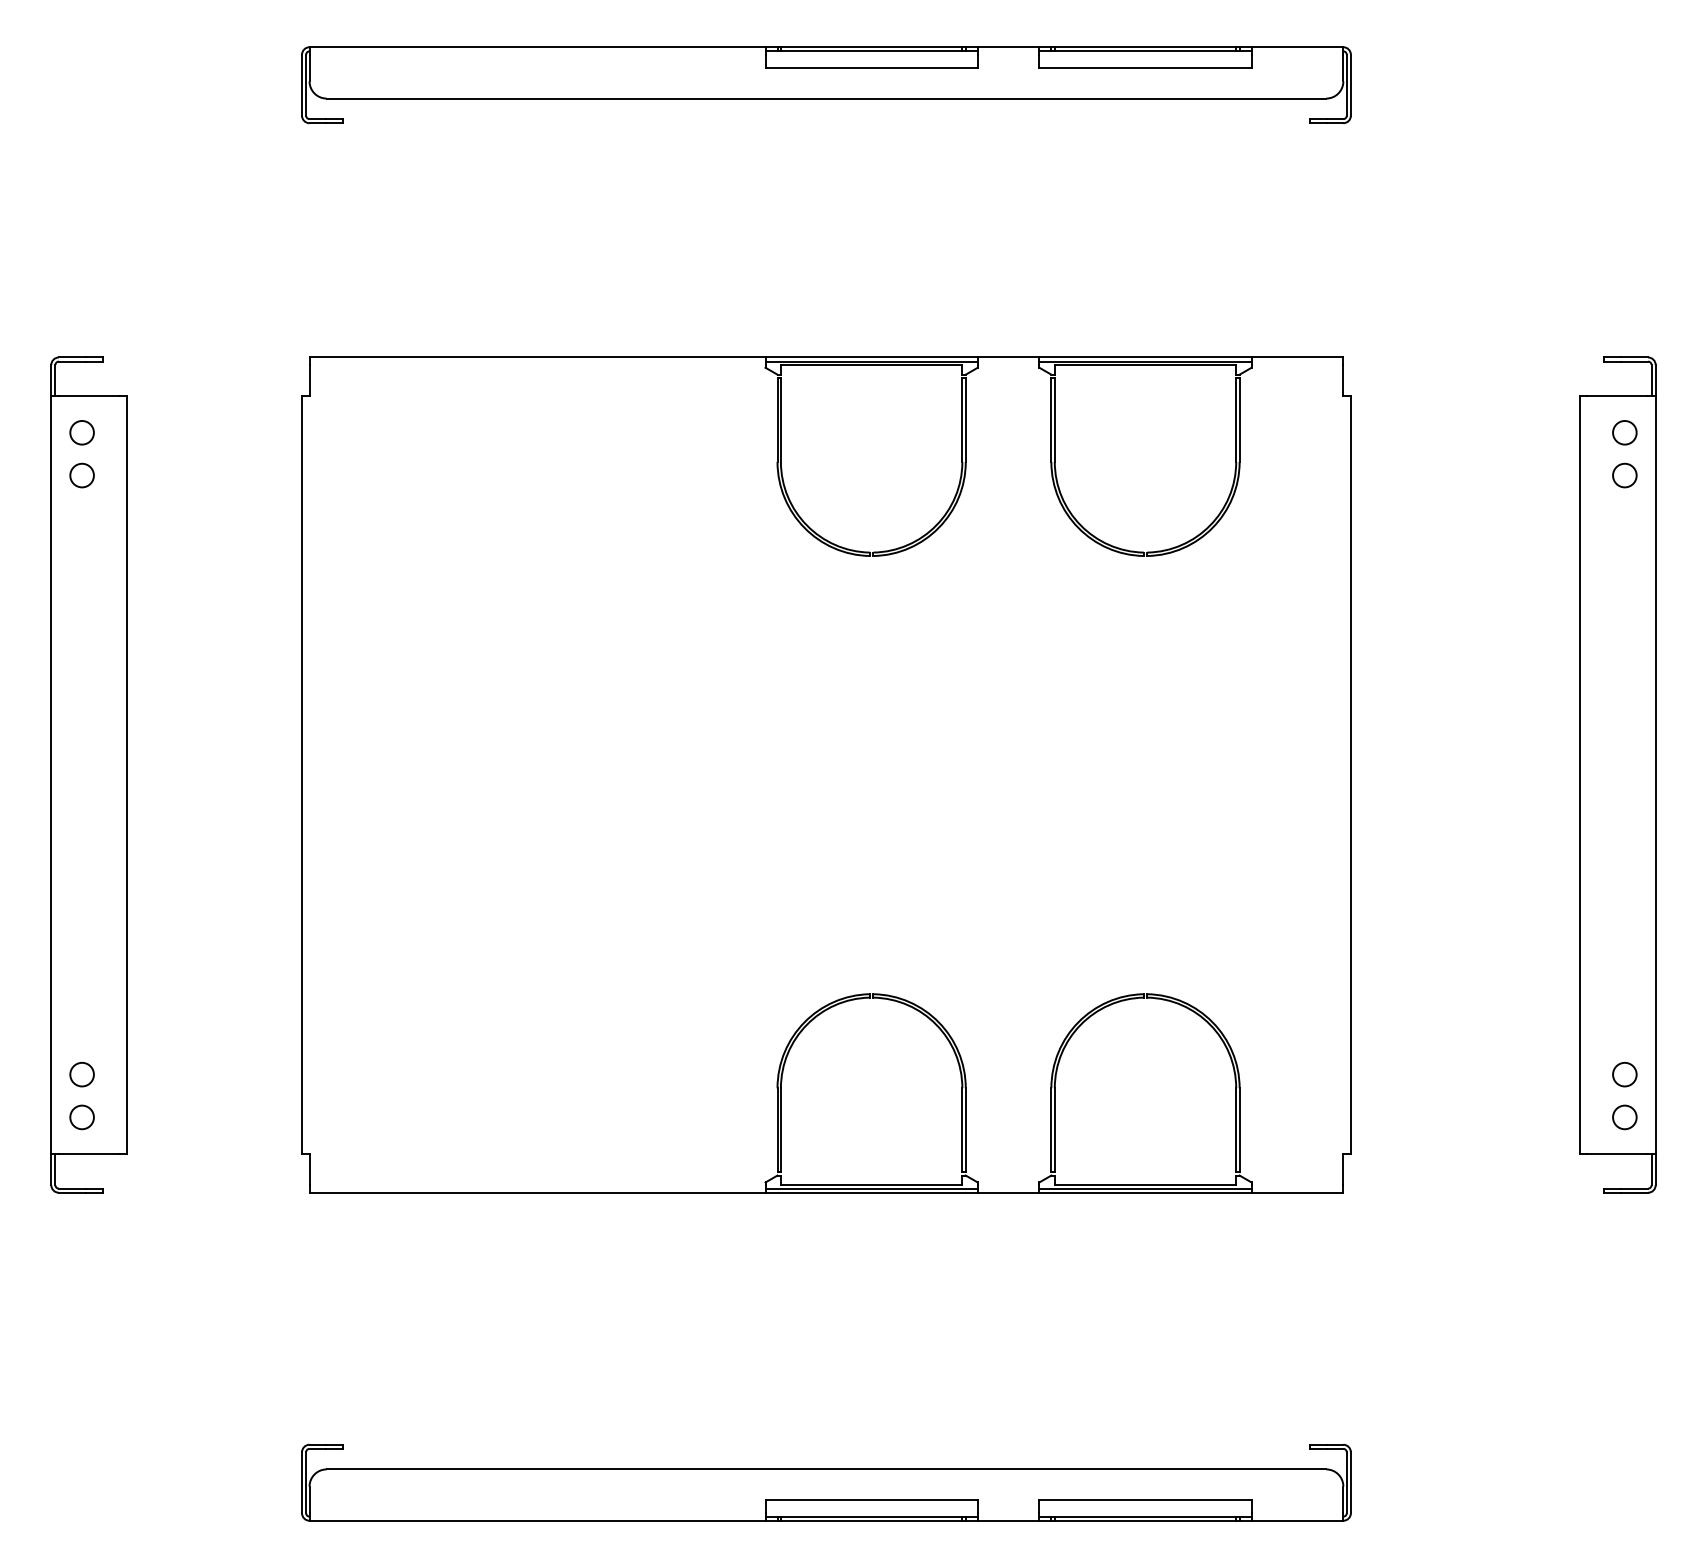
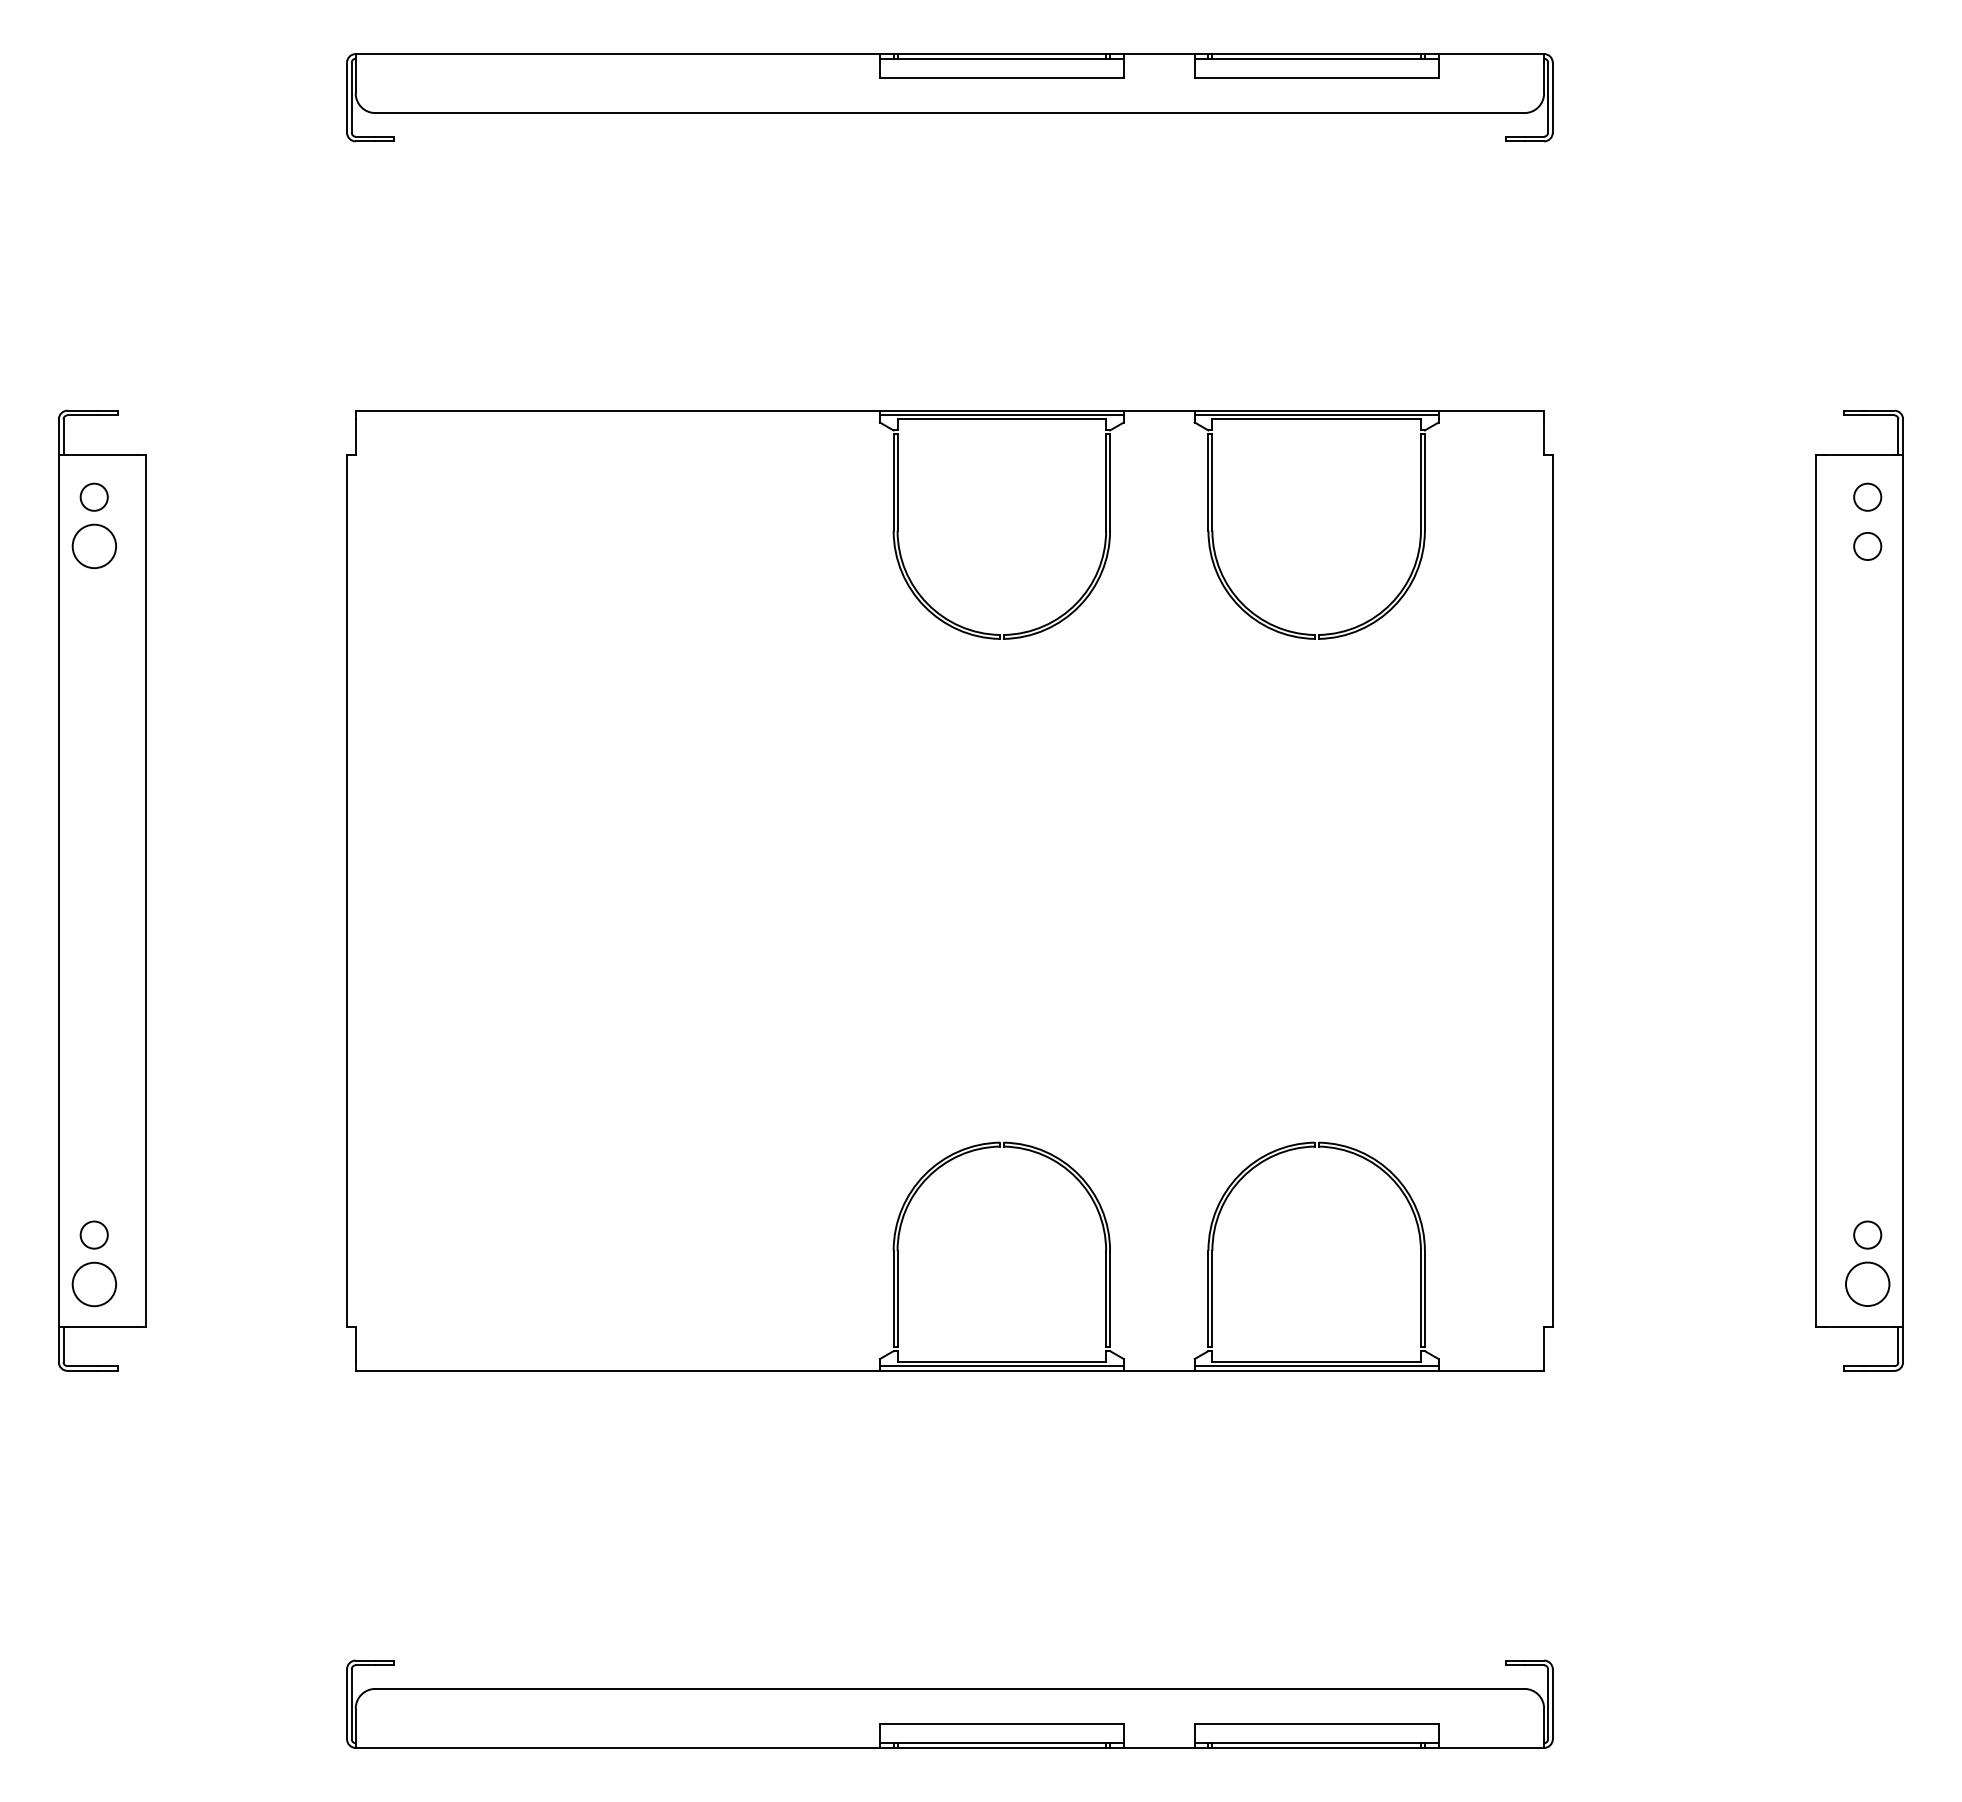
circle: (81, 475) -> (93, 546), size x1.6
circle: (81, 1116) -> (93, 1283), size x1.6
circle: (1624, 1116) -> (1867, 1283), size x1.6

